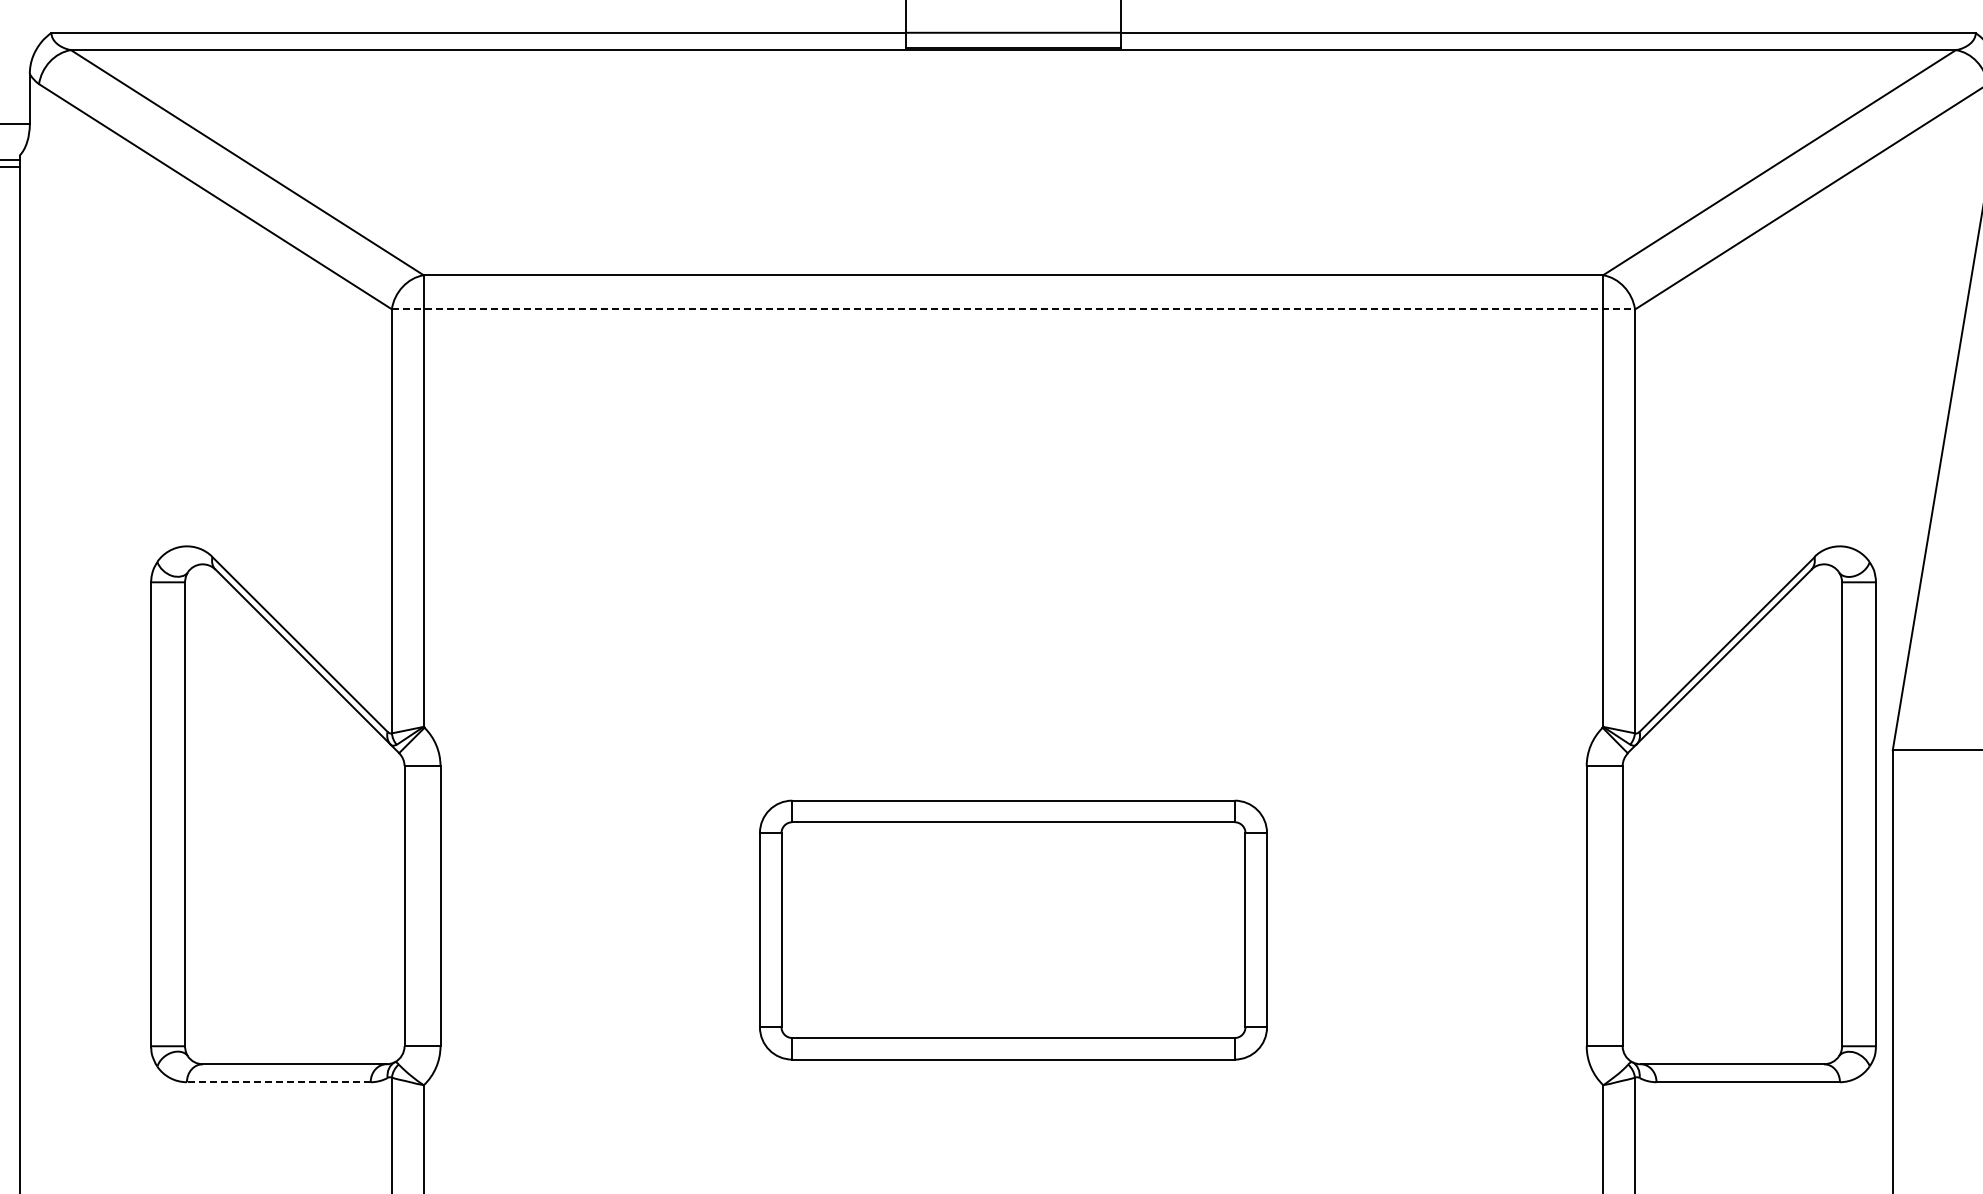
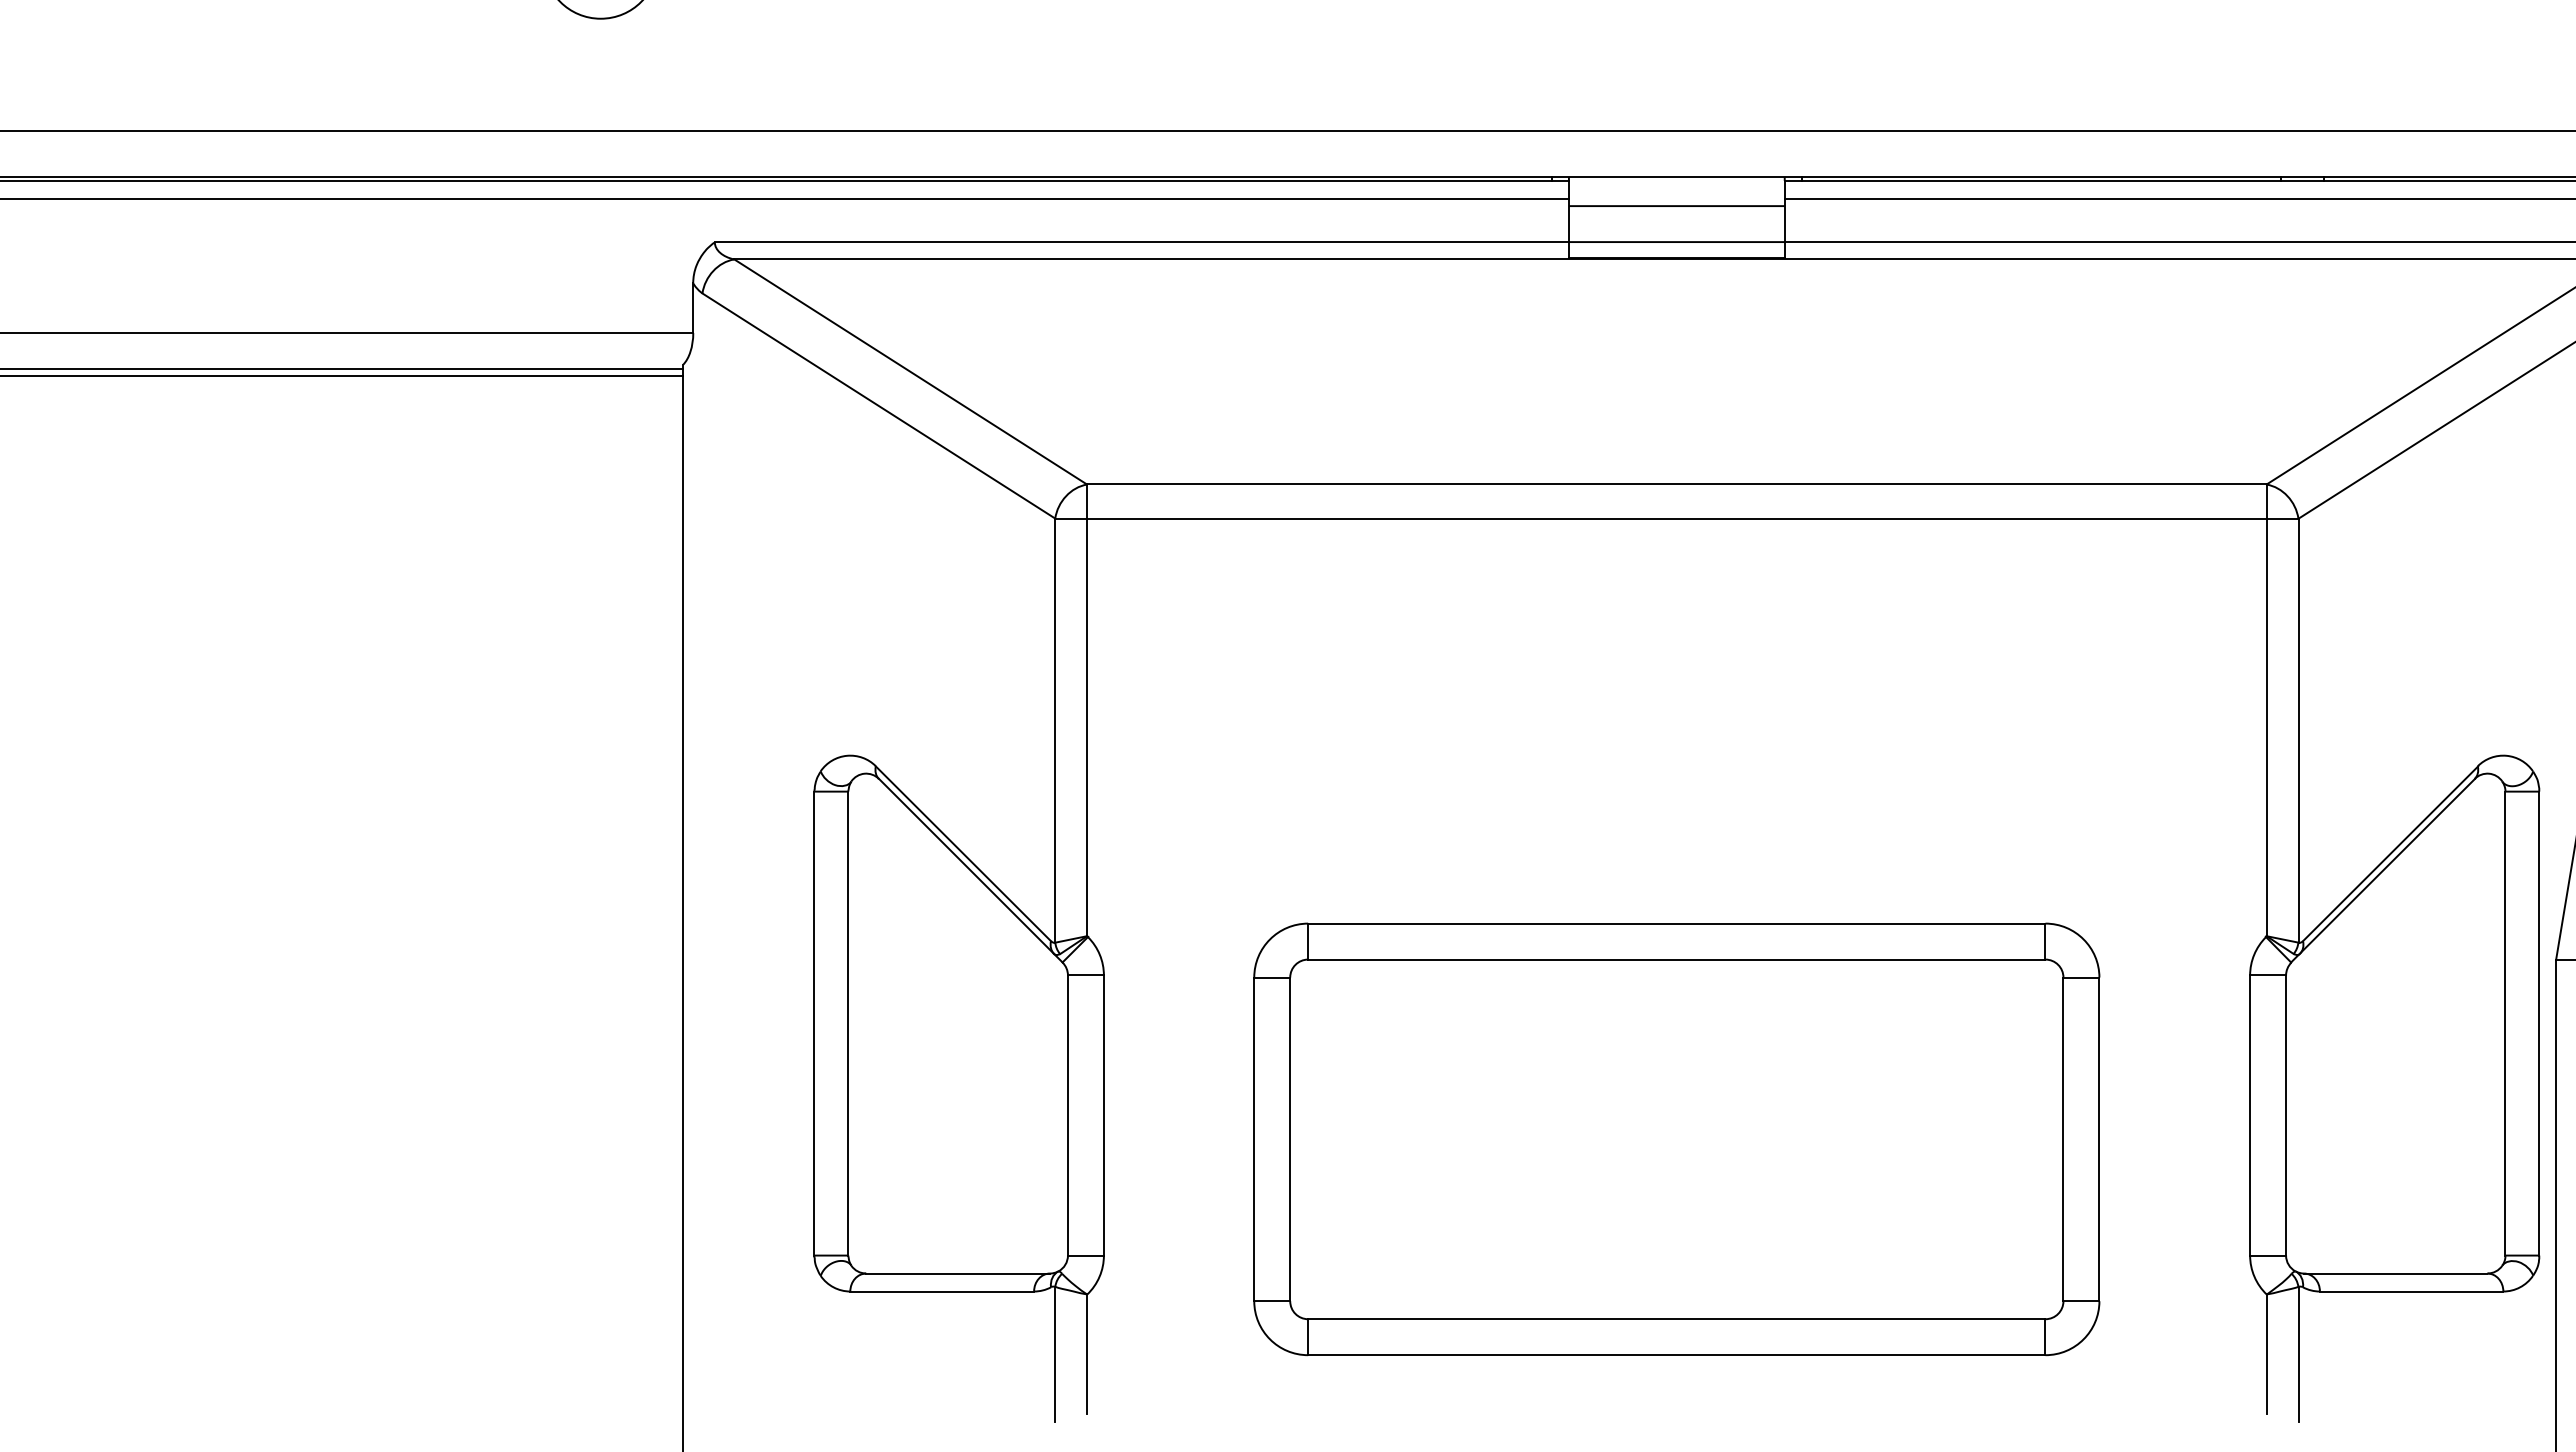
line: (1014, 309) -> (1677, 518), dashed -> solid
part: (1013, 930) -> (1676, 1139), size x1.67
line: (279, 1082) -> (942, 1291), dashed -> solid

